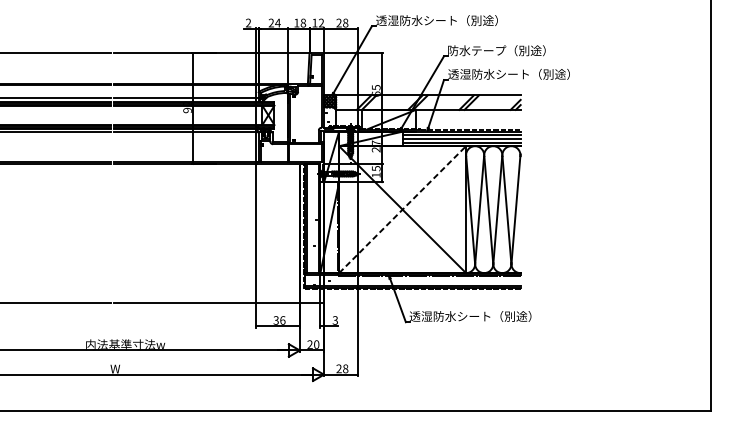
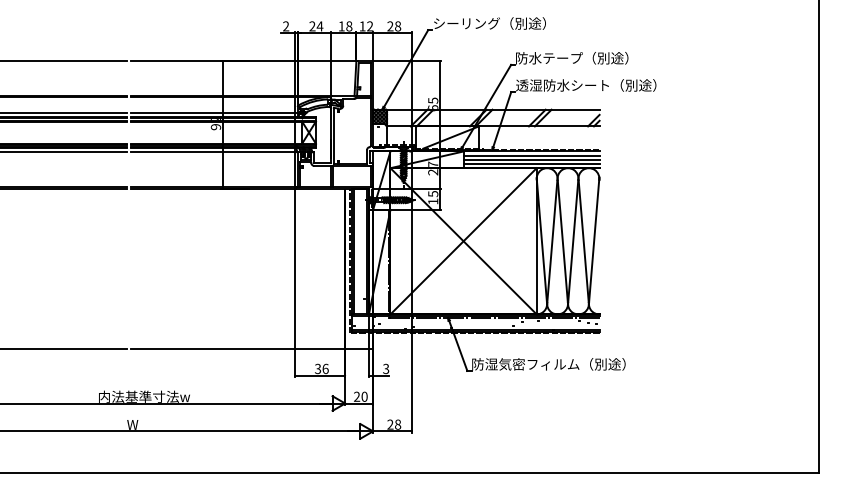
text: (437, 20) -> (503, 23), 透湿防水シート（別途） -> シーリング（別途）
line: (402, 208) -> (463, 240), dashed -> solid
text: (476, 316) -> (548, 364), 透湿防水シート（別途） -> 防湿気密フィルム（別途）

